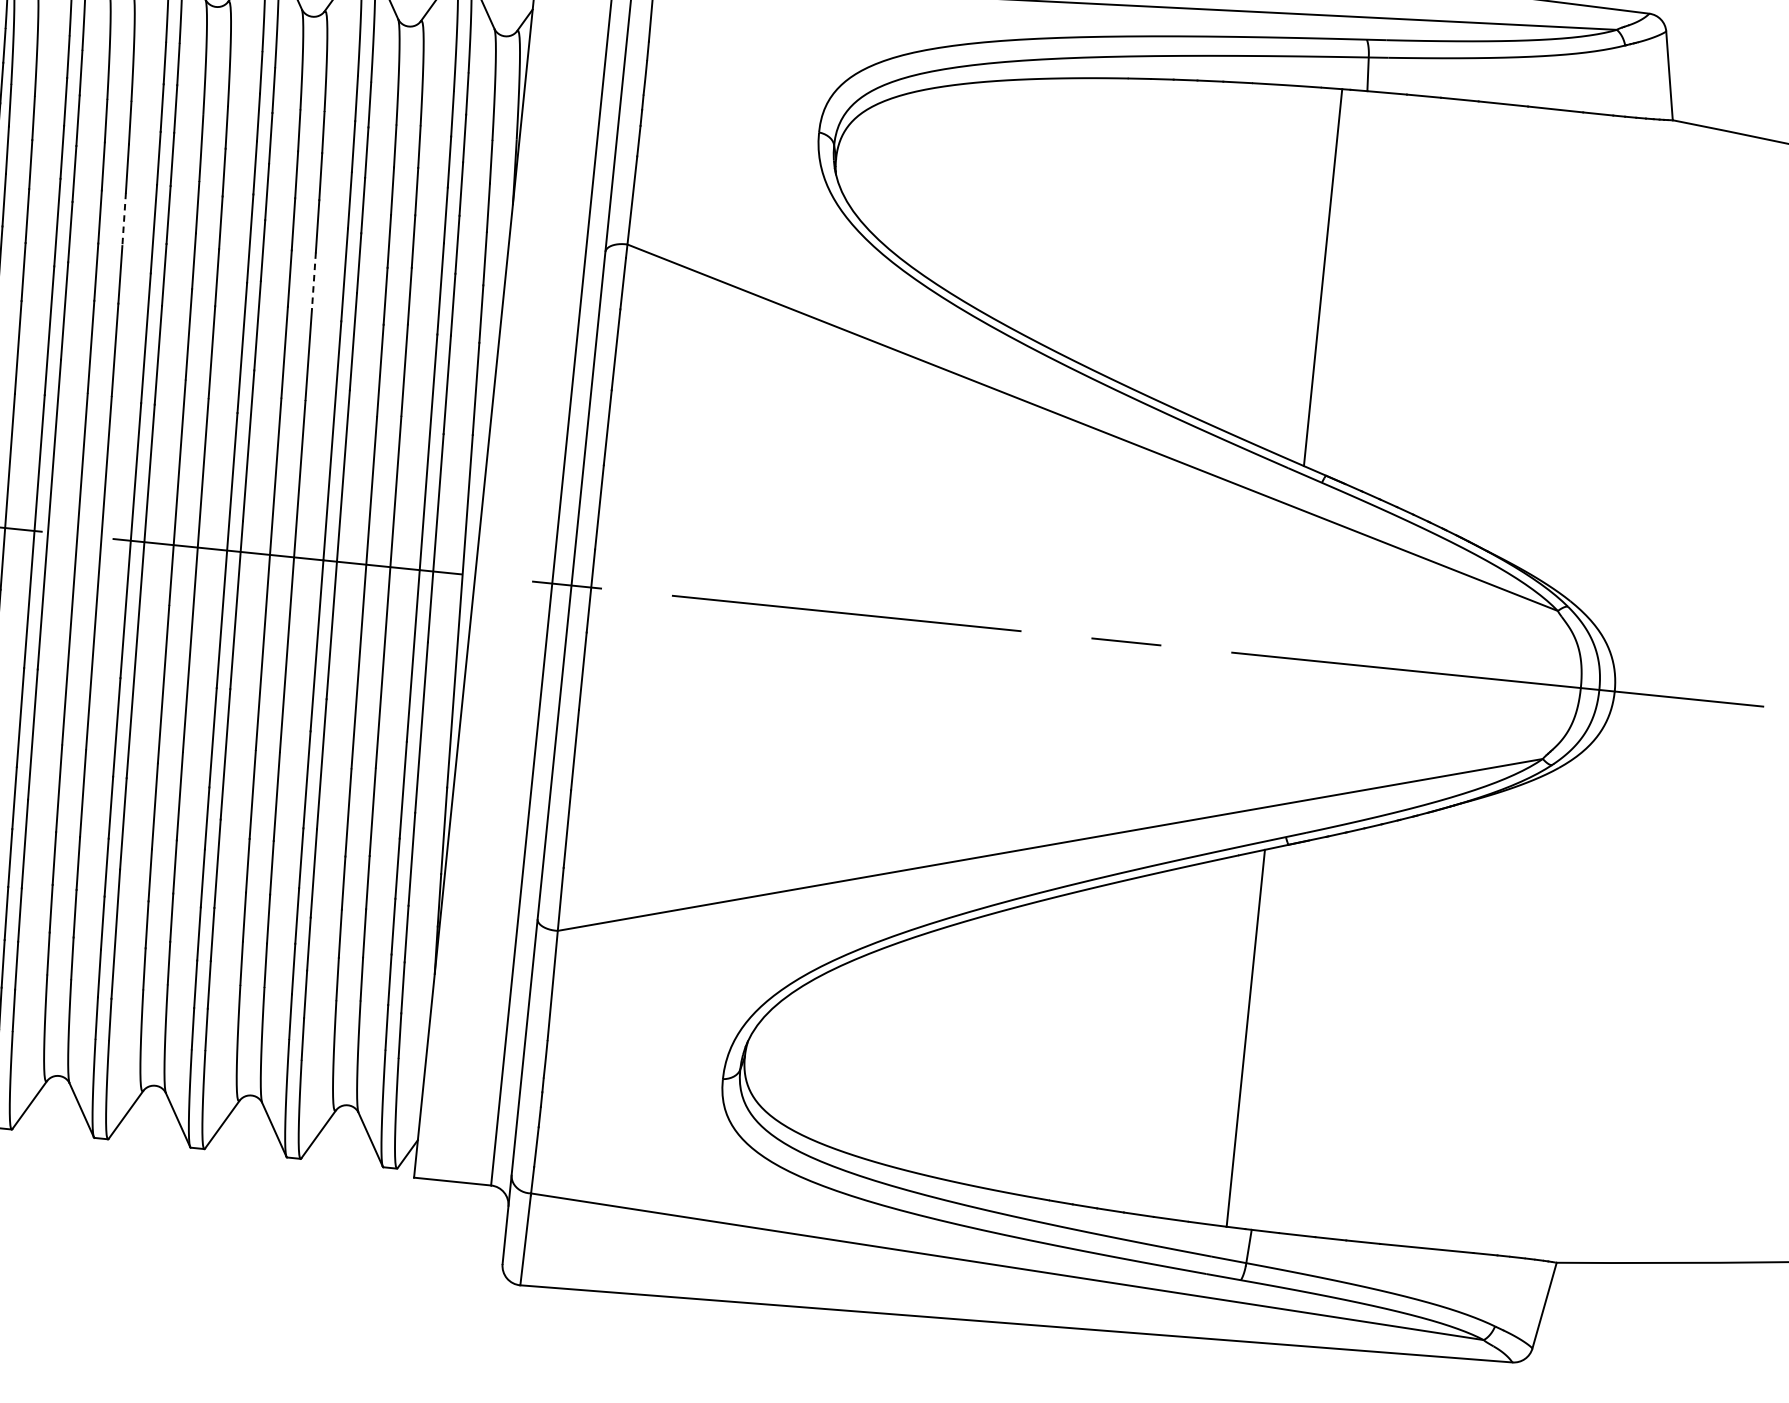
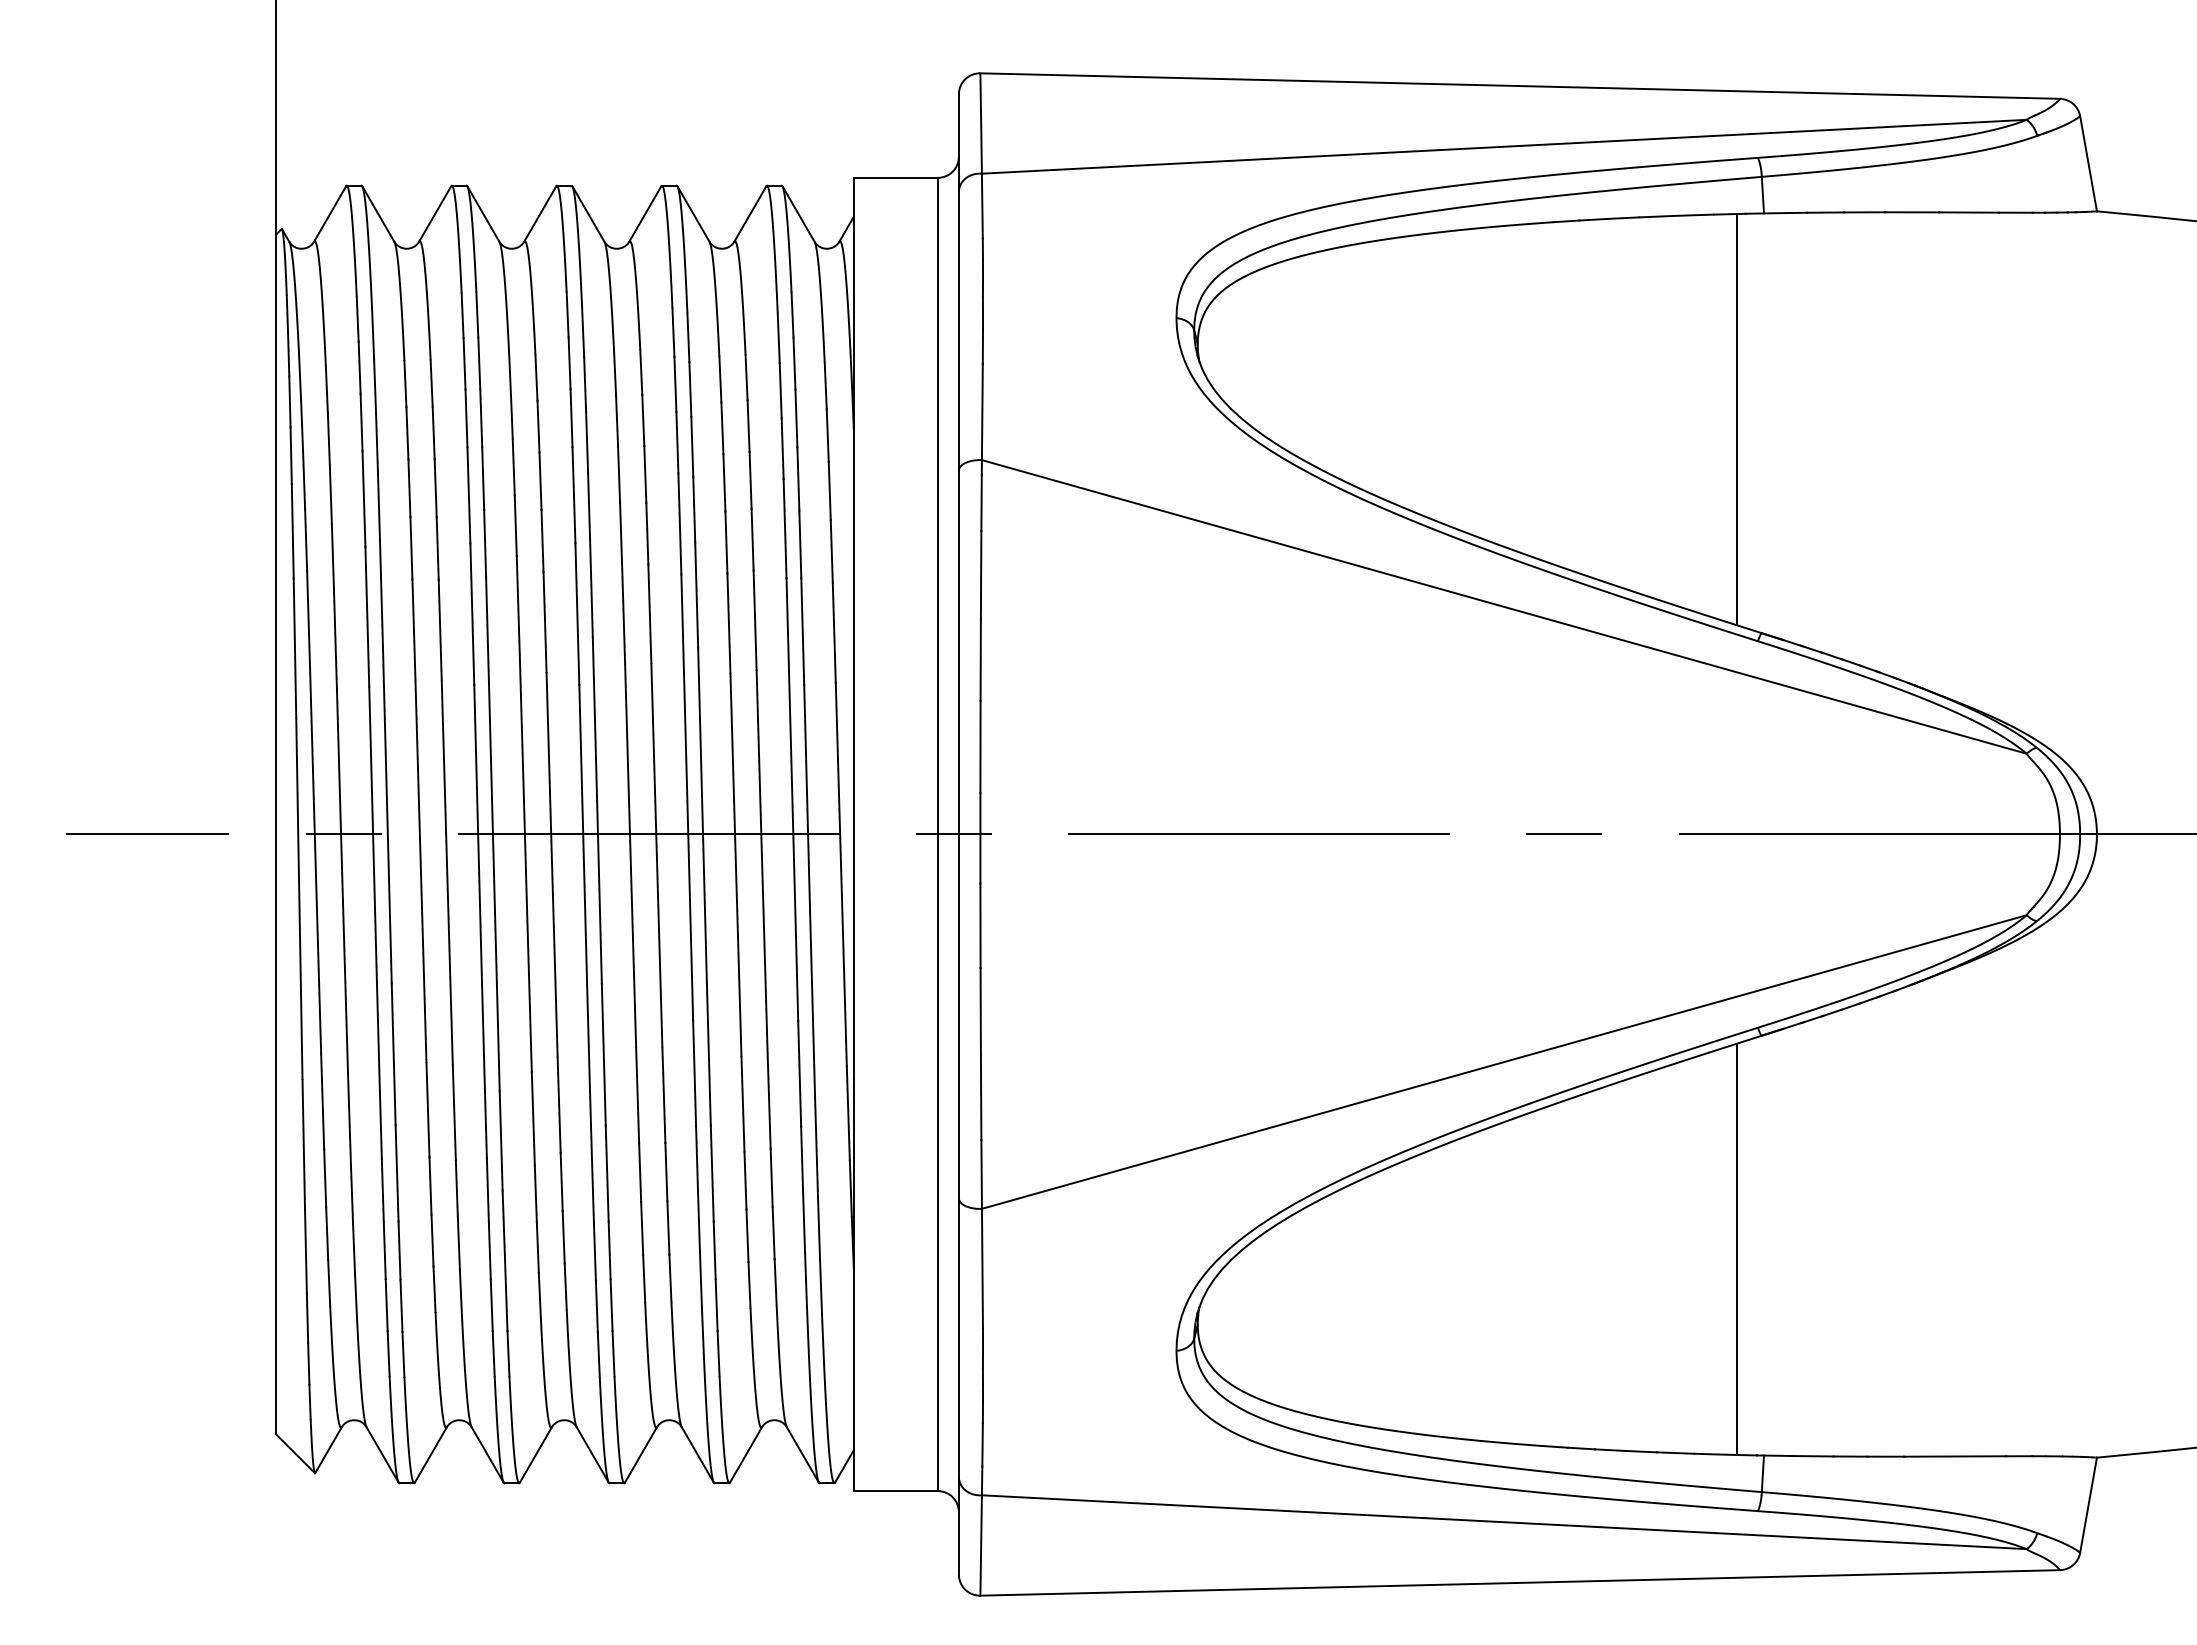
line: (123, 219) -> (435, 488), dashed -> solid
line: (314, 280) -> (647, 533), dashed -> solid

